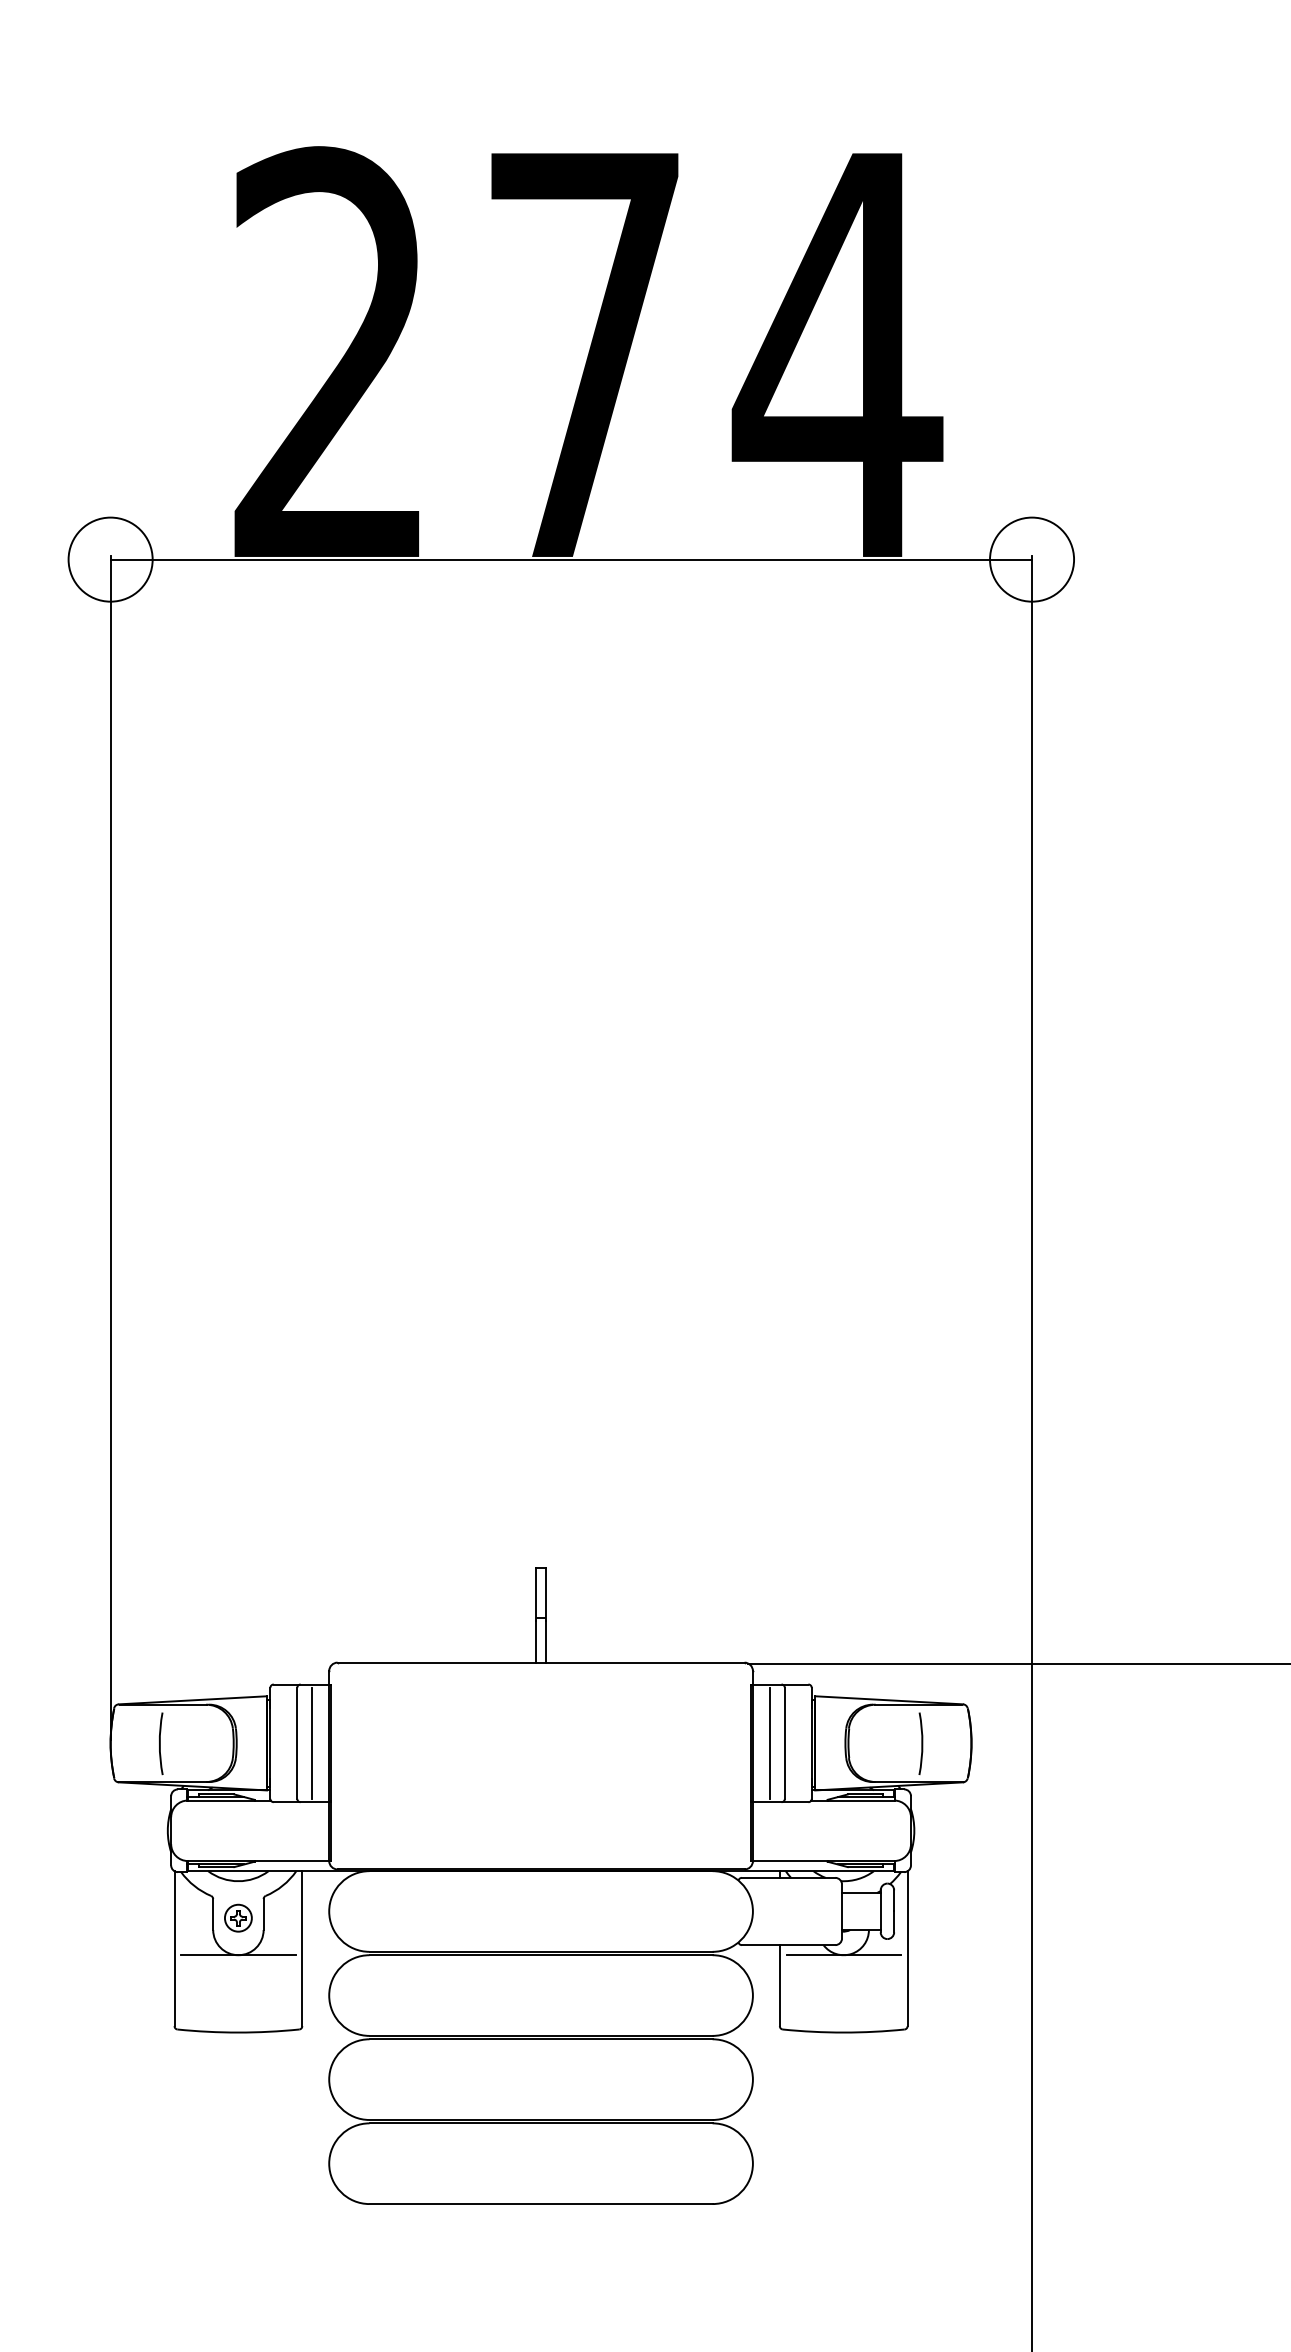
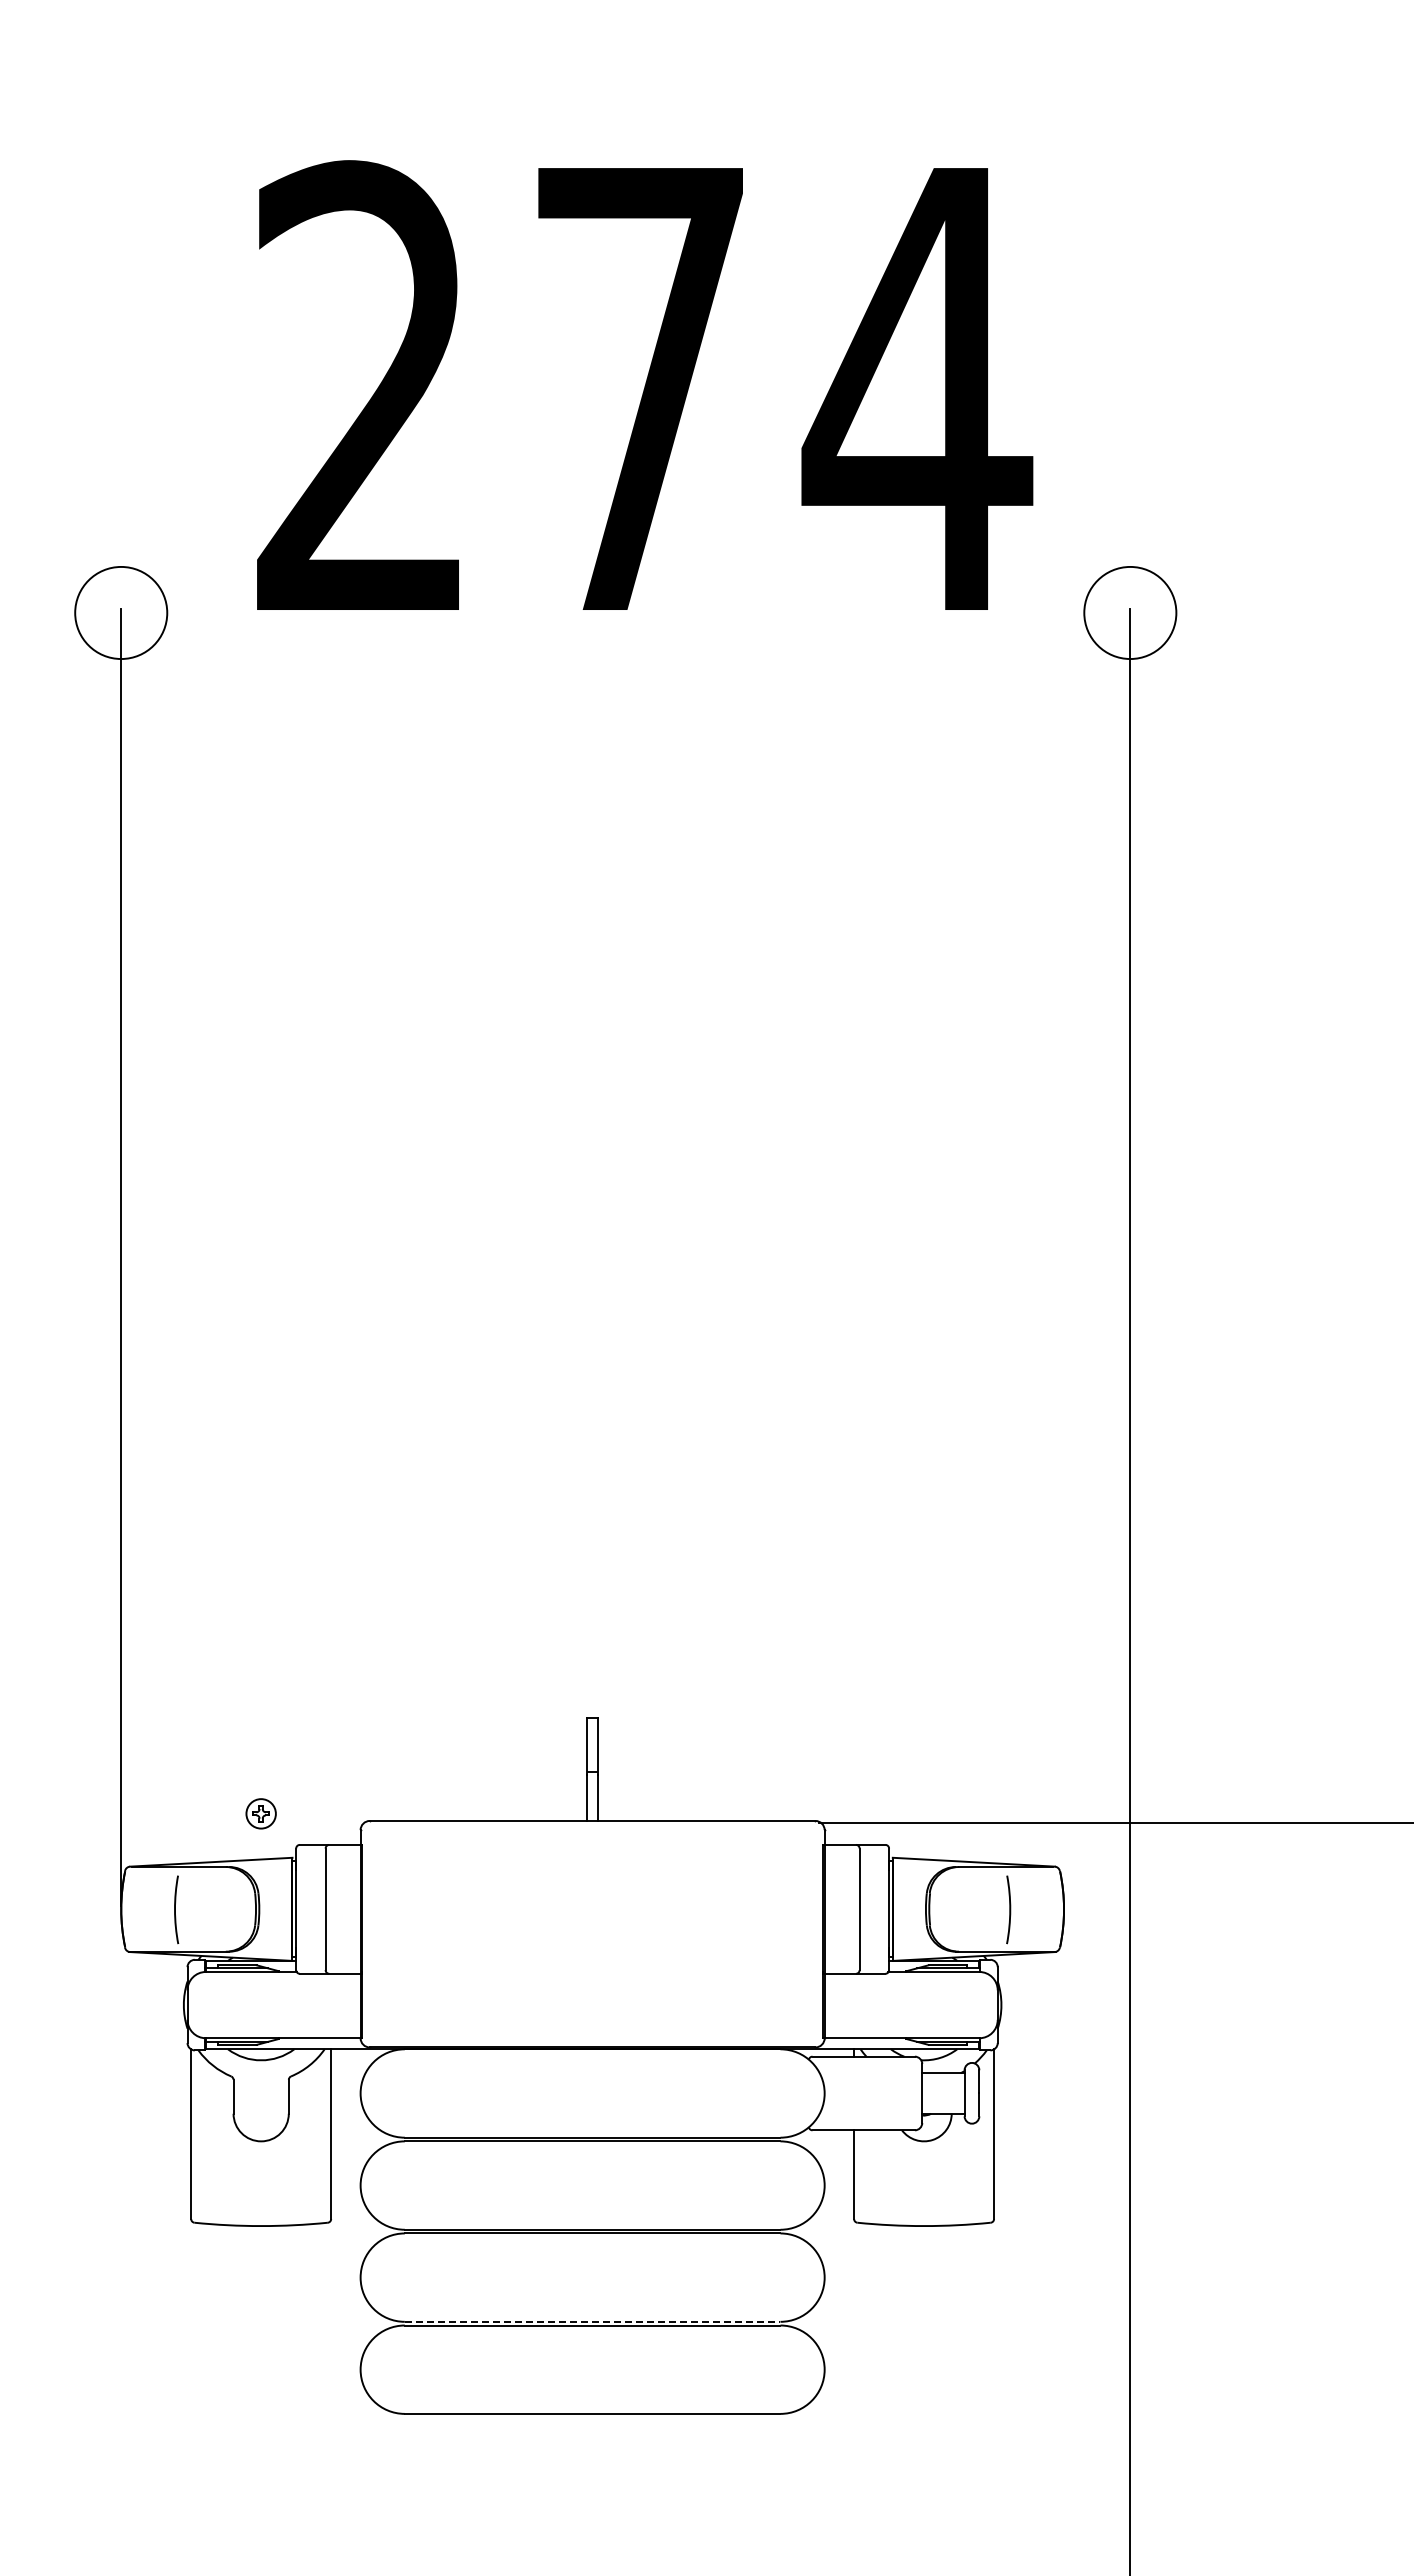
line: (571, 559) -> (625, 612), removed
line: (312, 1743) -> (342, 1909), removed
line: (770, 1743) -> (843, 1909), removed
part: (237, 1917) -> (260, 1813), moved
line: (237, 1955) -> (260, 2141), removed
line: (843, 1955) -> (923, 2141), removed
line: (540, 2119) -> (592, 2321), solid -> dashed

